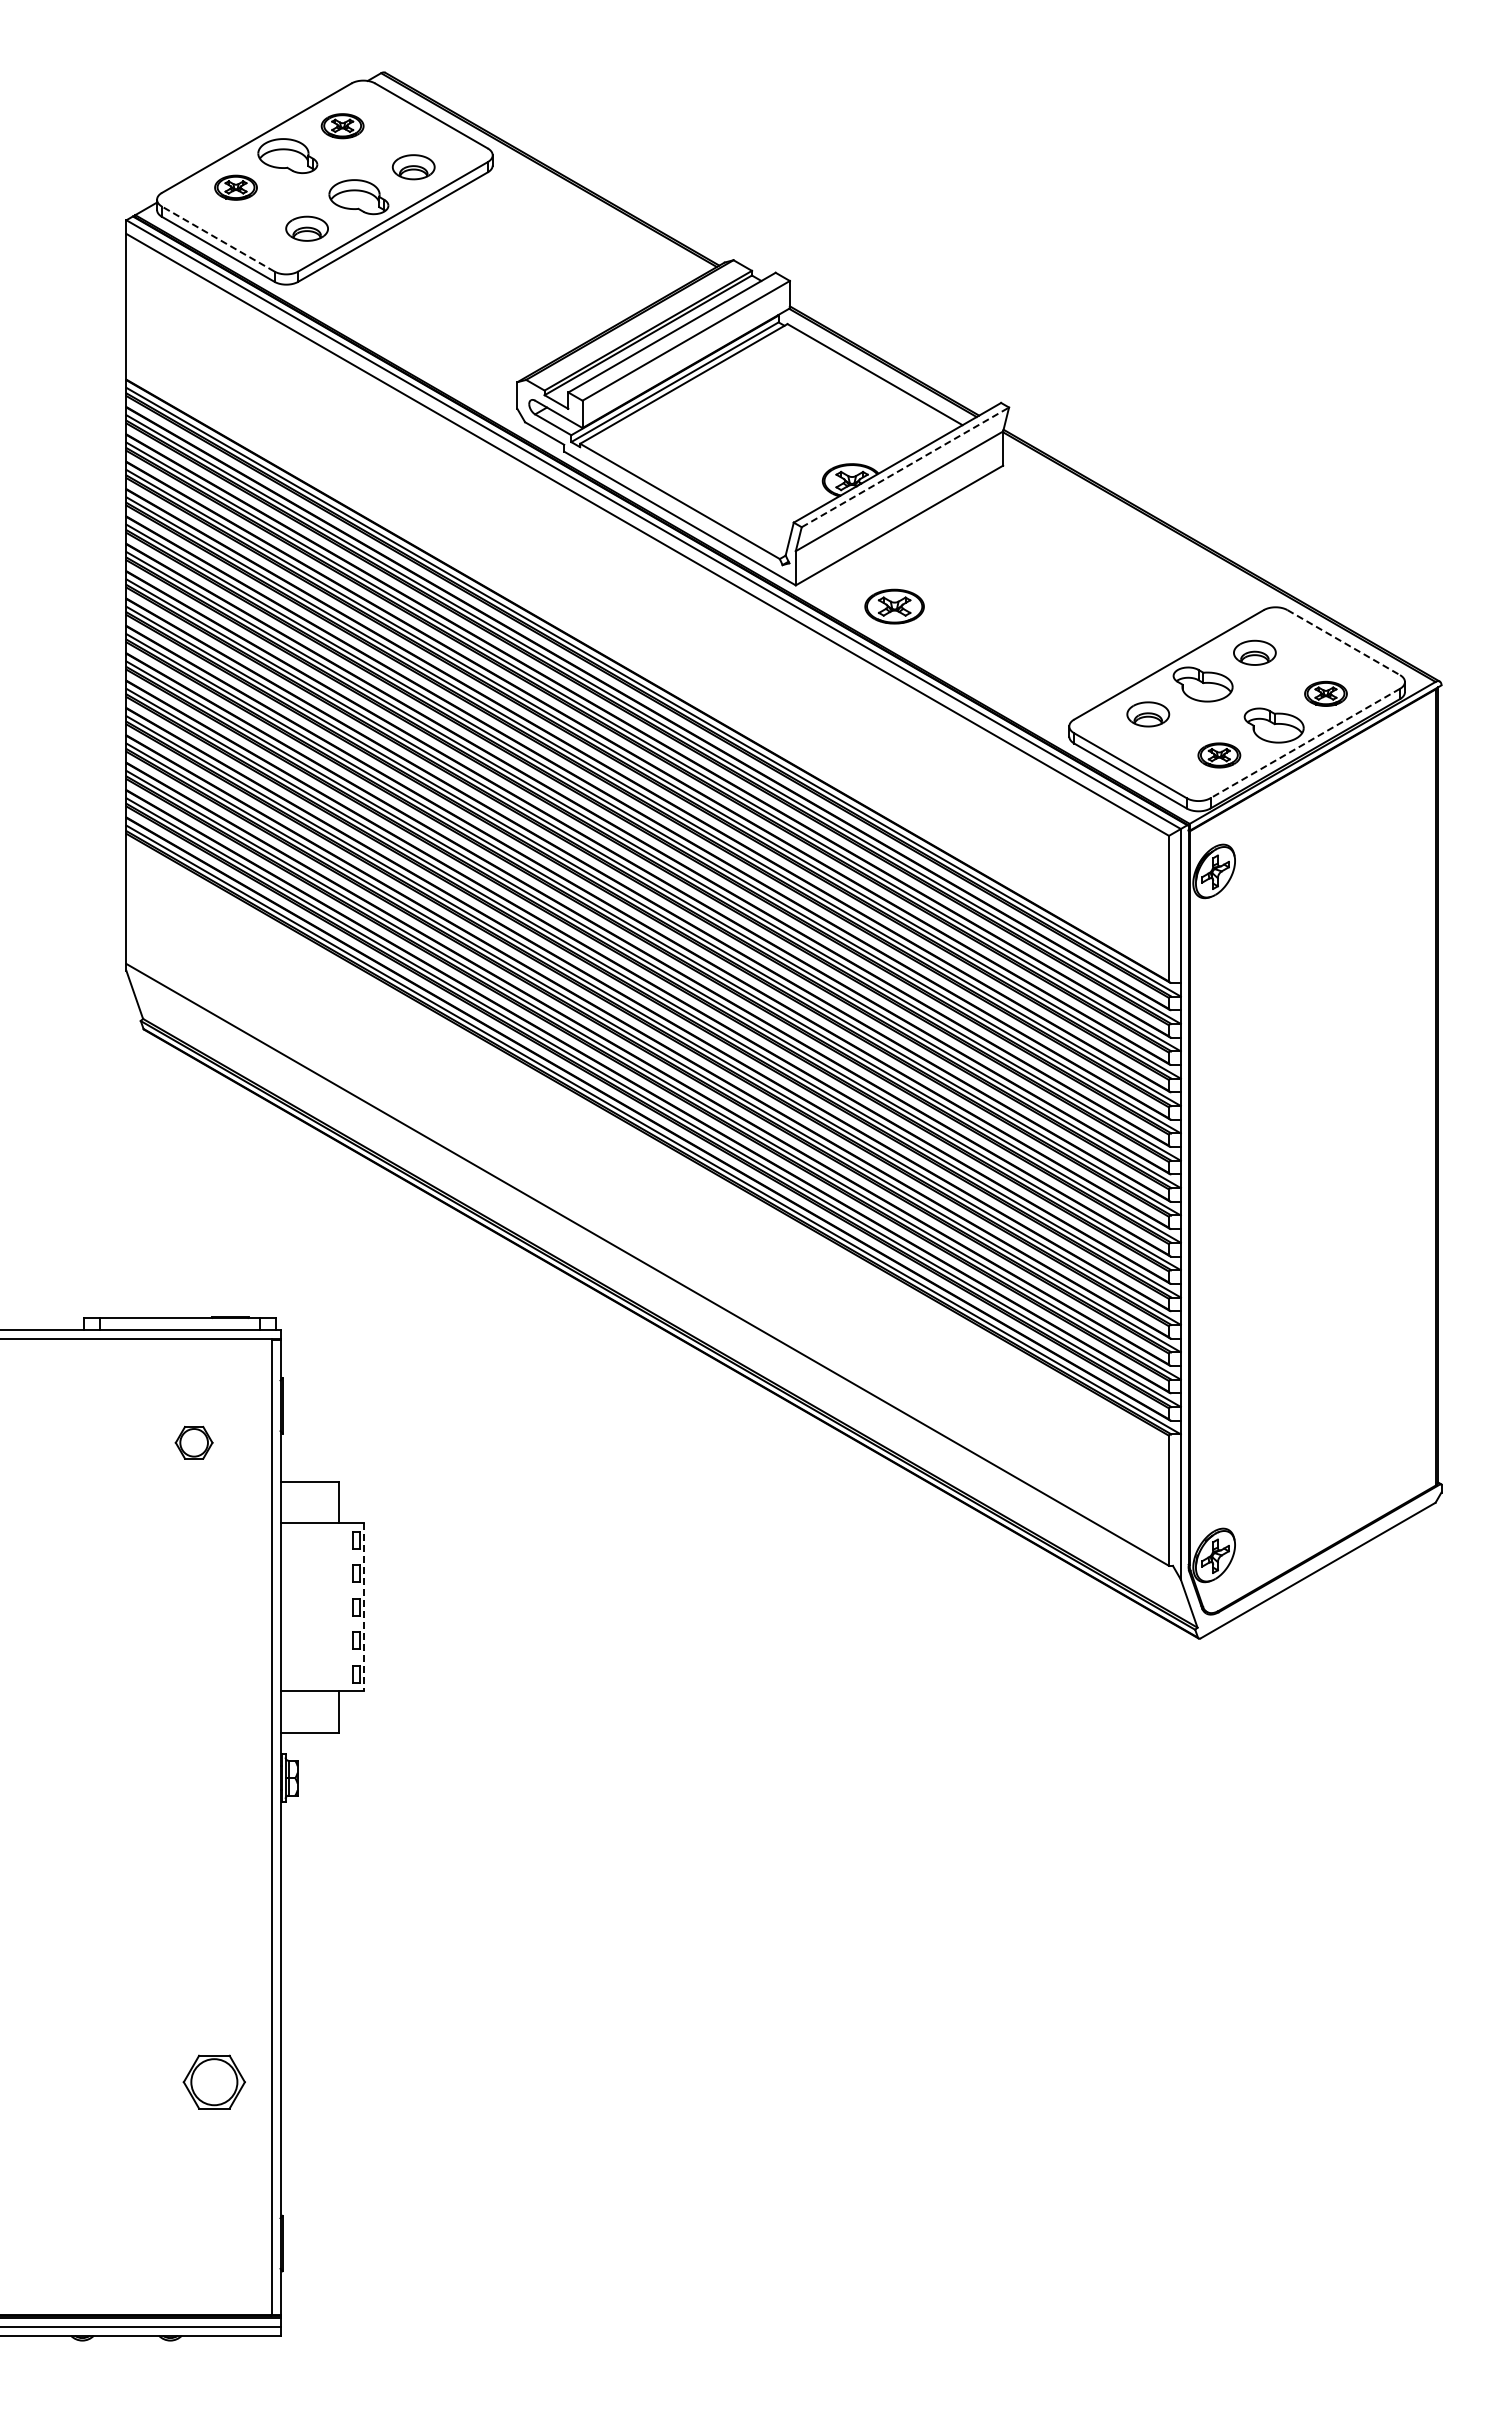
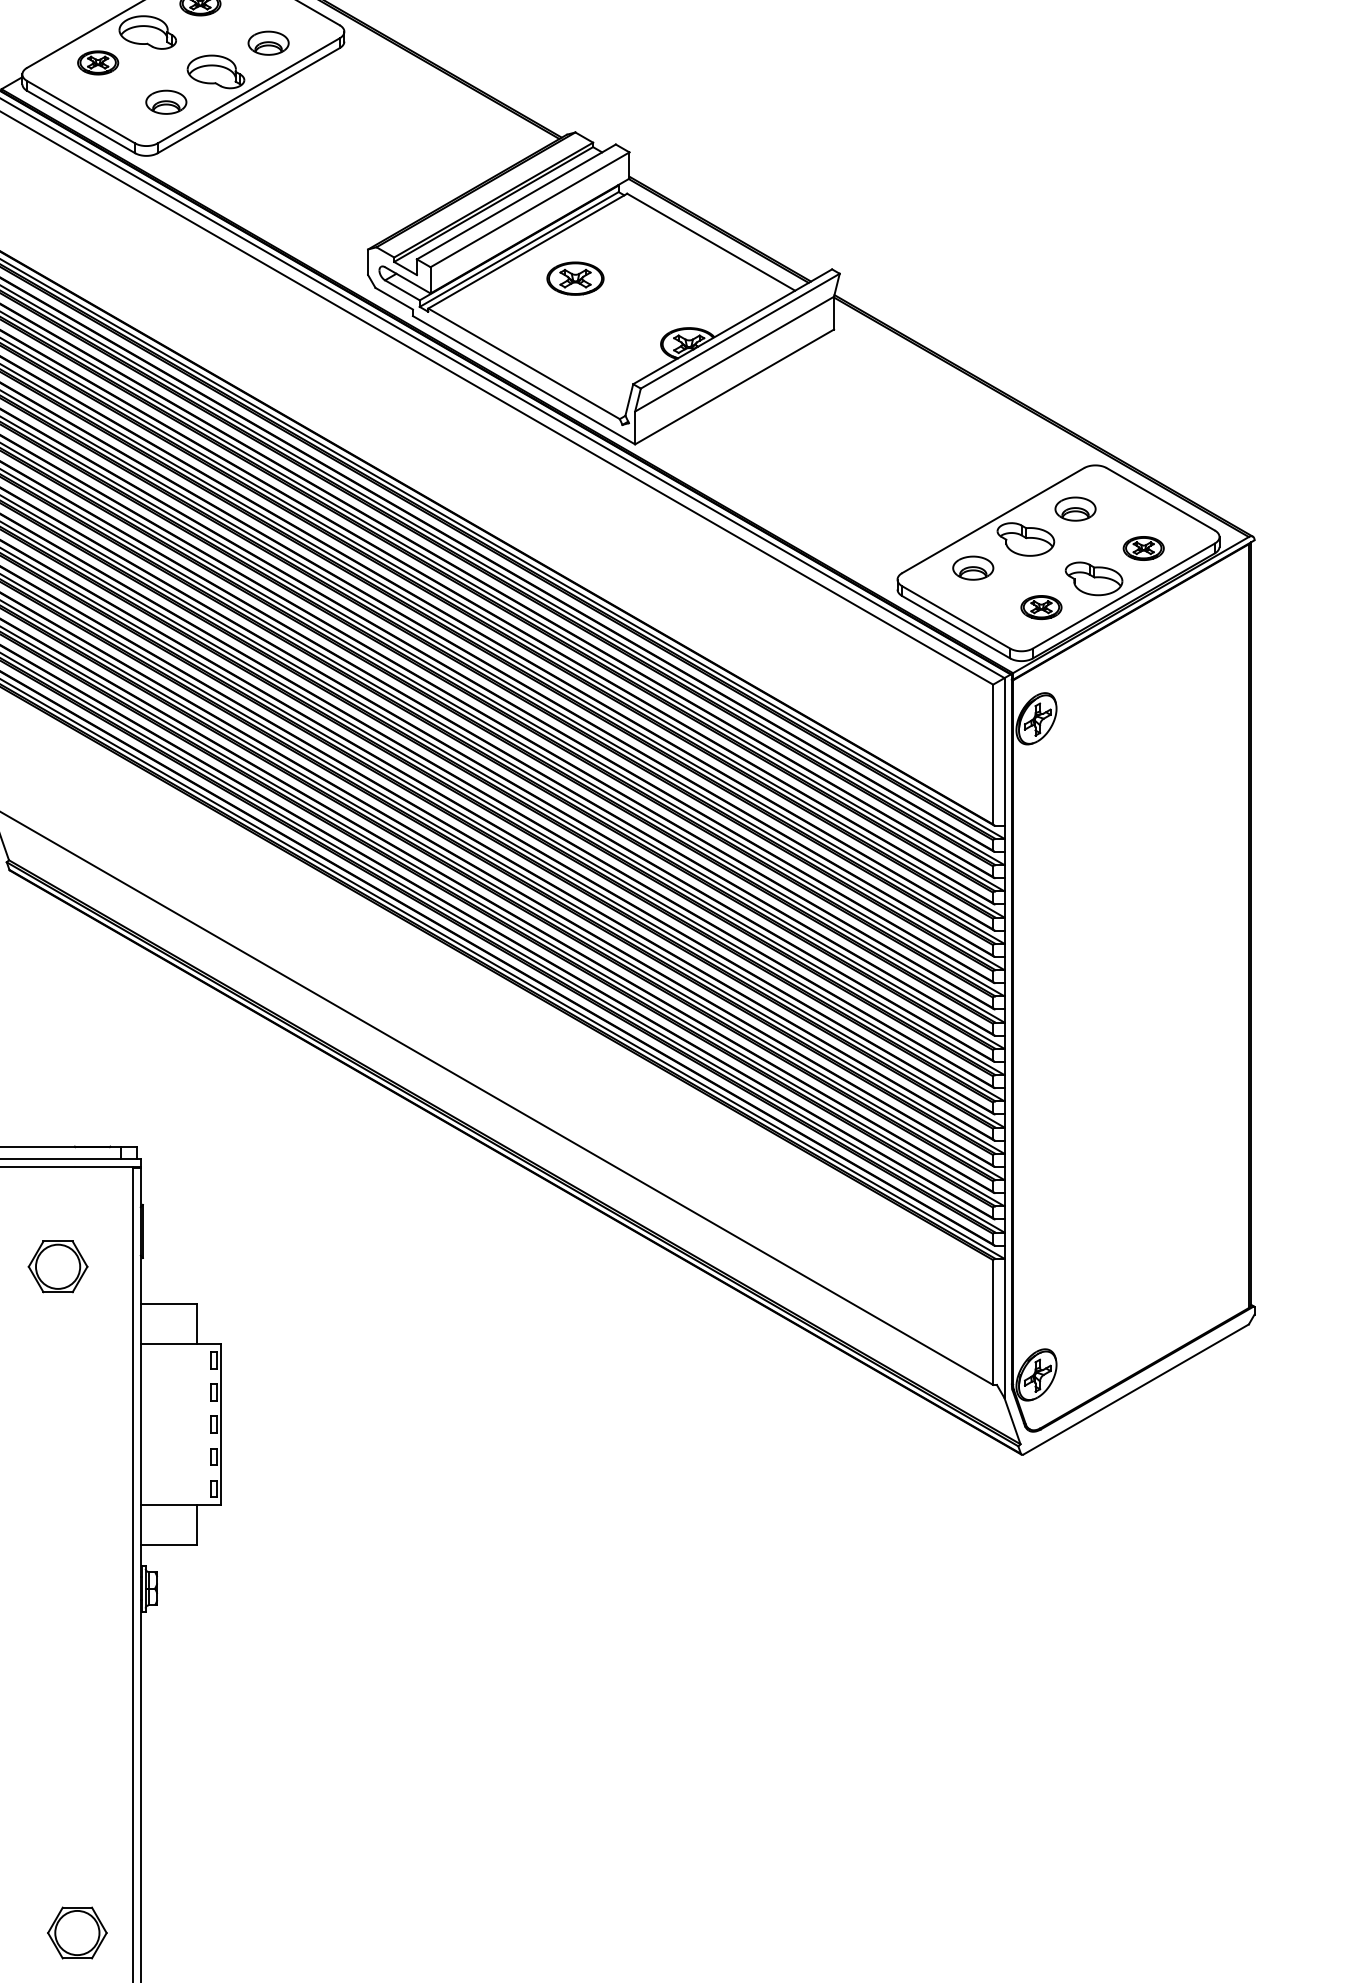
line: (218, 239) -> (81, 112), dashed -> solid
line: (905, 467) -> (740, 331), dashed -> solid
part: (894, 606) -> (575, 278), moved
line: (1343, 642) -> (1160, 499), dashed -> solid
line: (1304, 743) -> (1123, 596), dashed -> solid
part: (193, 1442) -> (57, 1266), size x1.67
line: (364, 1607) -> (221, 1424), dashed -> solid
part: (213, 2081) -> (76, 1932), moved

